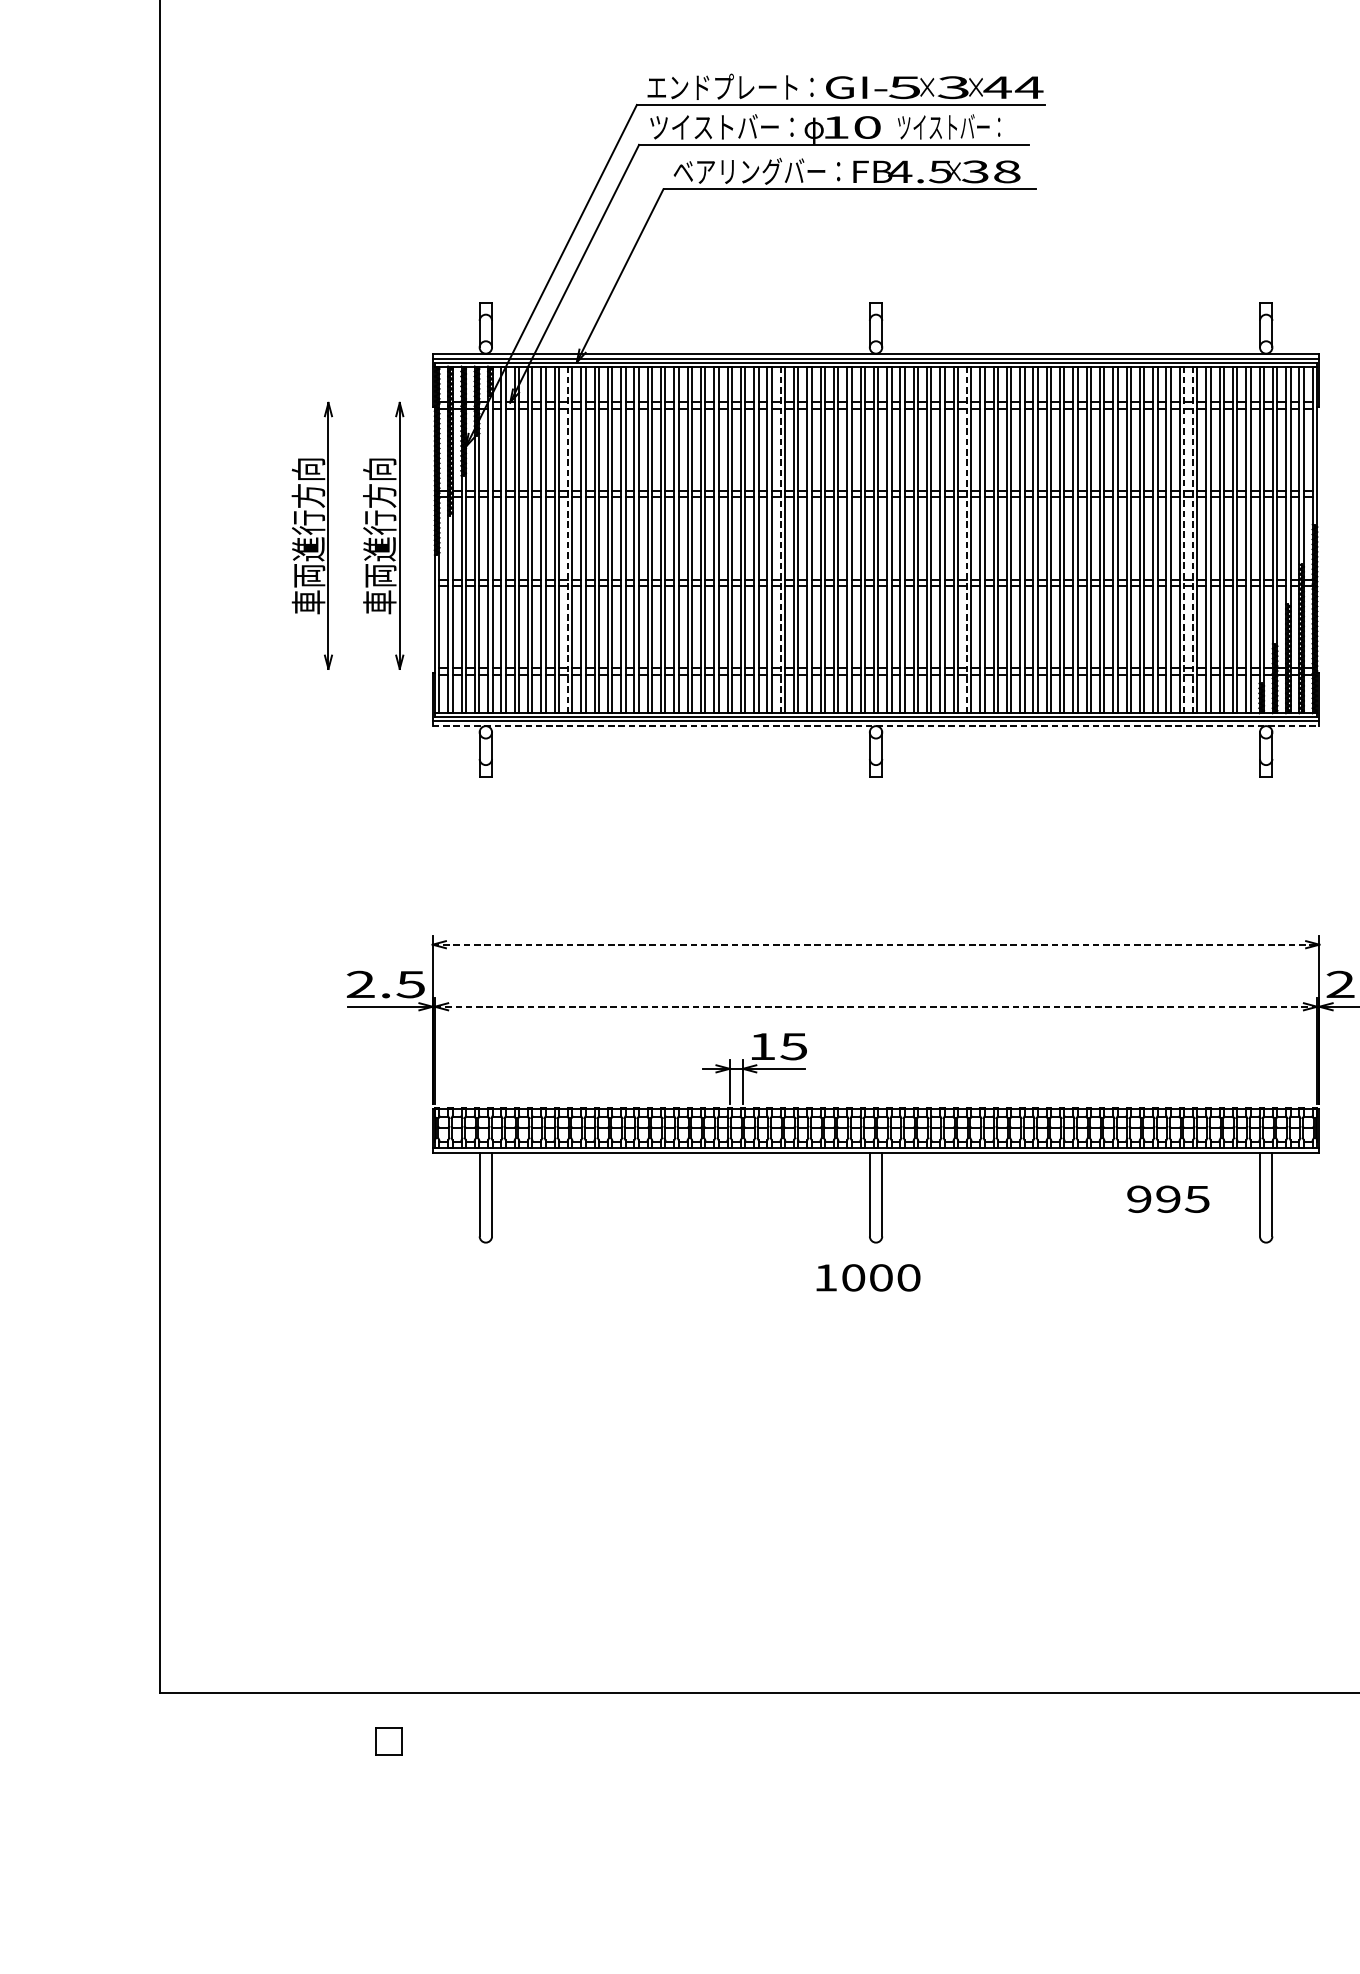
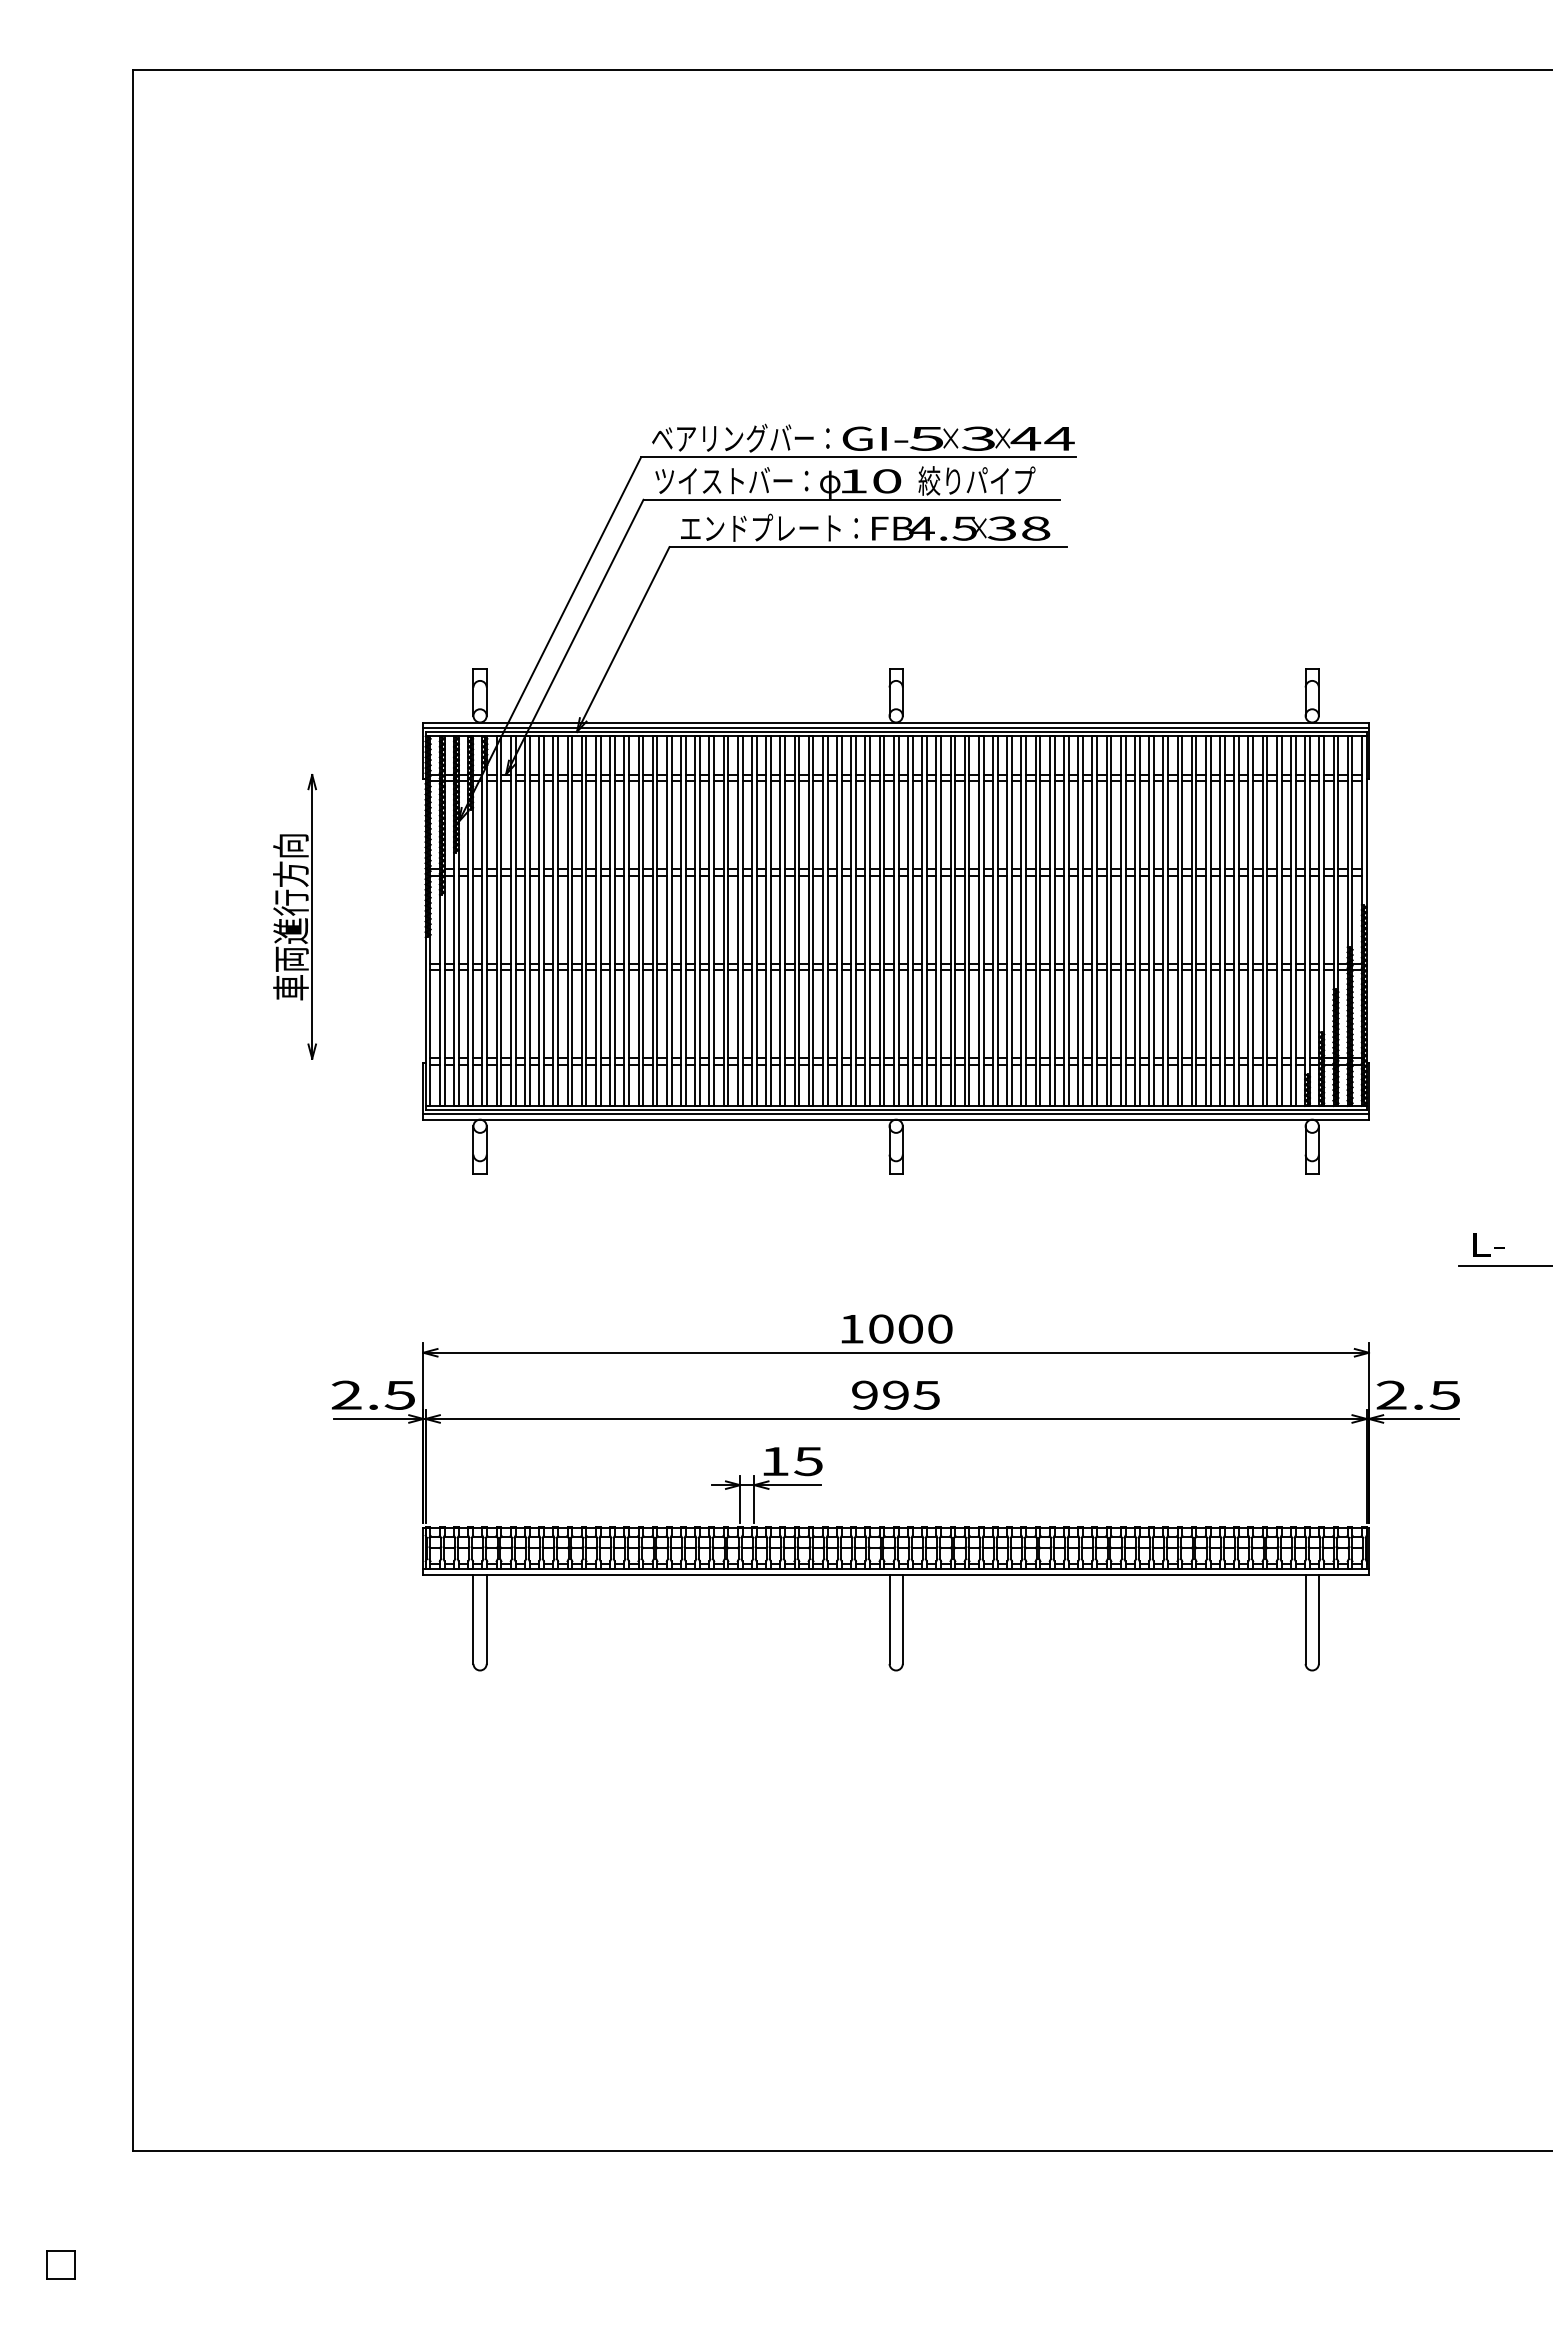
text: (722, 86) -> (732, 437), エンドプレート： -> ベアリングバー：
text: (951, 126) -> (976, 480), ツイストバー： -> 絞りパイプ
text: (748, 170) -> (760, 527), ベアリングバー： -> エンドプレート：
part: (383, 535) -> (370, 916), removed
line: (567, 540) -> (567, 921), dashed -> solid
line: (780, 540) -> (794, 921), dashed -> solid
line: (967, 540) -> (993, 921), dashed -> solid
line: (1183, 540) -> (1224, 921), dashed -> solid
line: (1193, 540) -> (1234, 921), dashed -> solid
line: (876, 725) -> (896, 1119), dashed -> solid
line: (876, 944) -> (896, 1352), dashed -> solid
line: (876, 1006) -> (896, 1418), dashed -> solid
text: (1167, 1198) -> (895, 1394), moved
text: (867, 1277) -> (896, 1328), moved
part: (388, 1740) -> (60, 2264), moved

